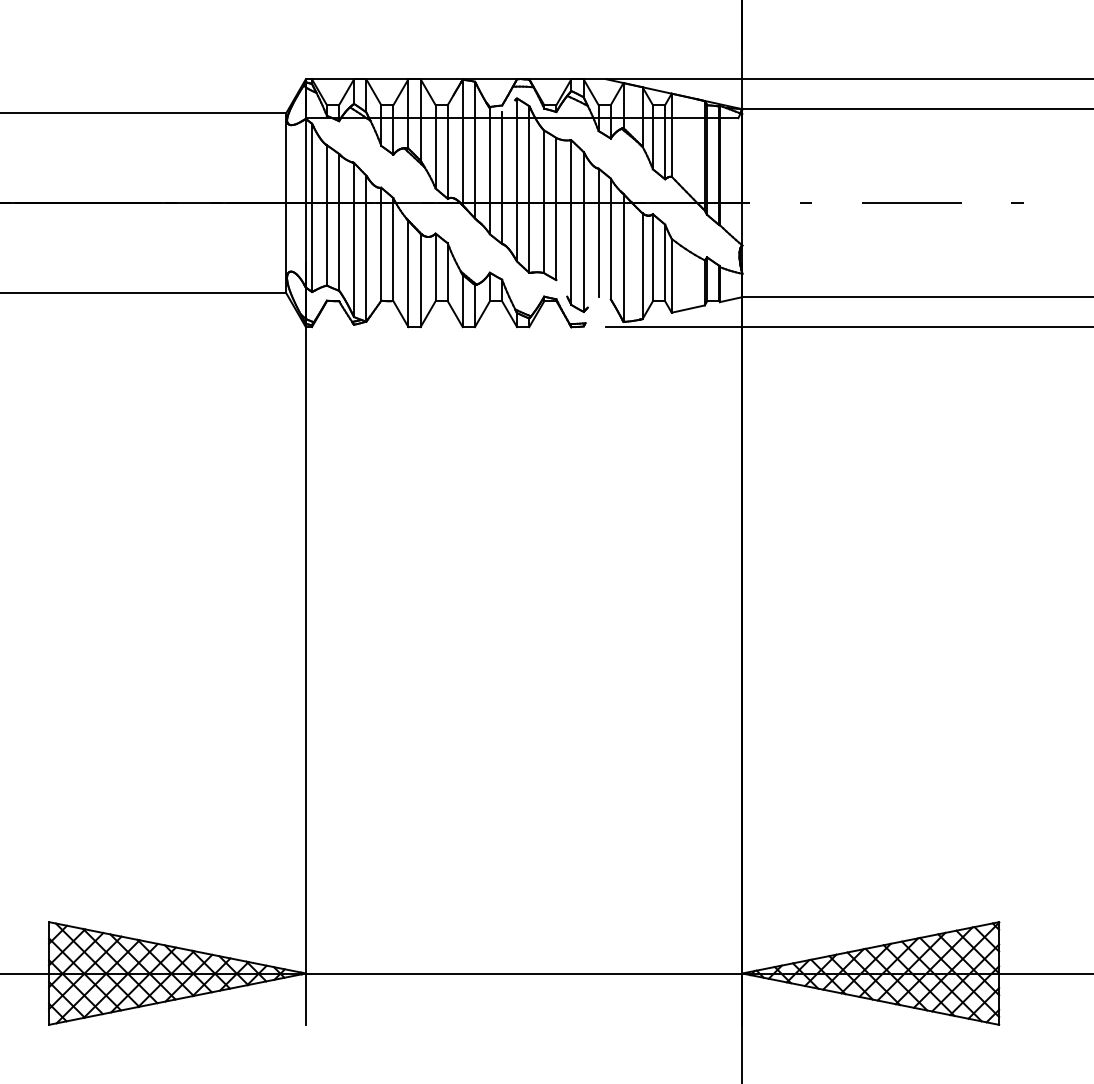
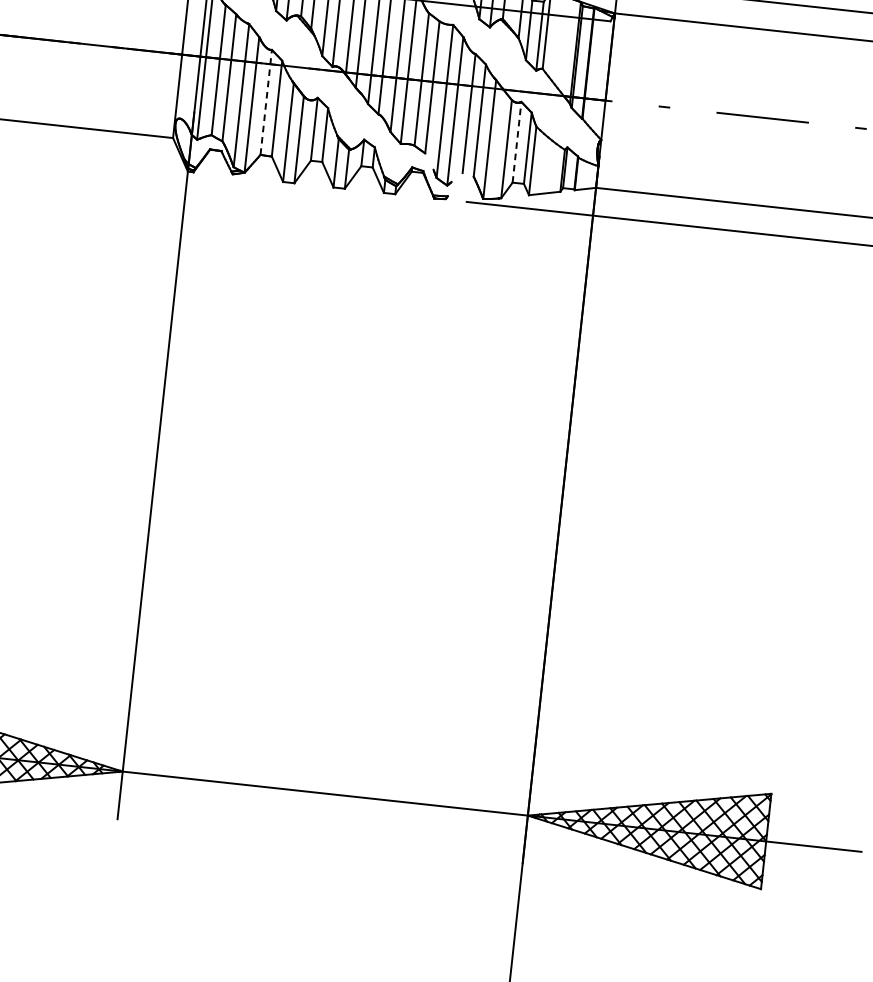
line: (381, 244) -> (266, 102), solid -> dashed
line: (652, 257) -> (516, 141), solid -> dashed

